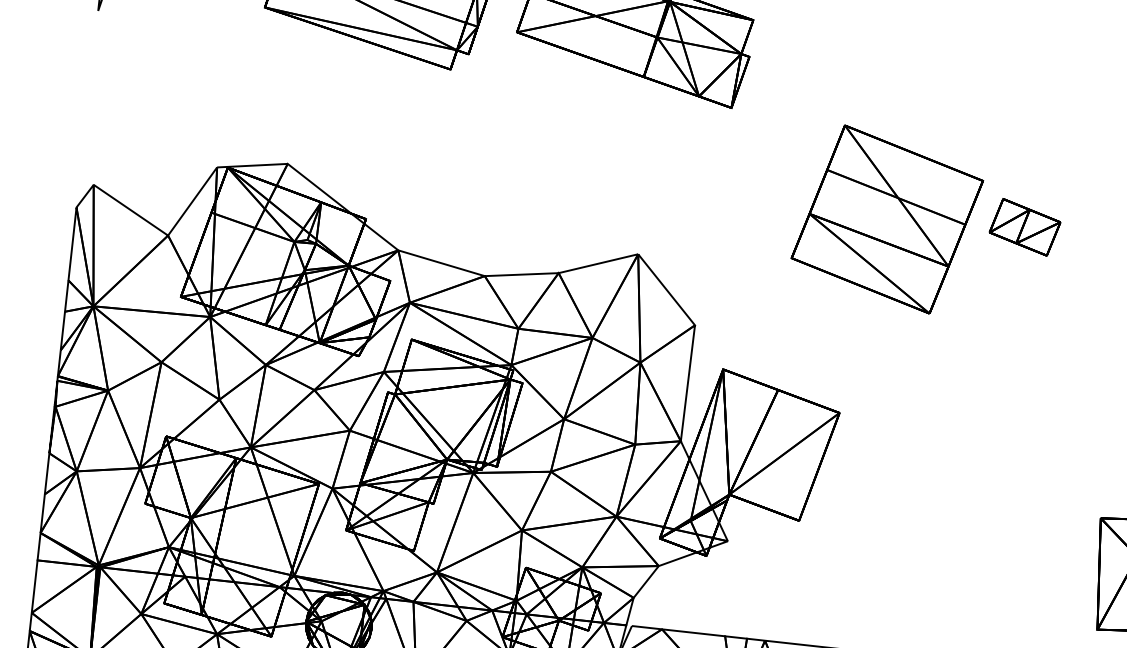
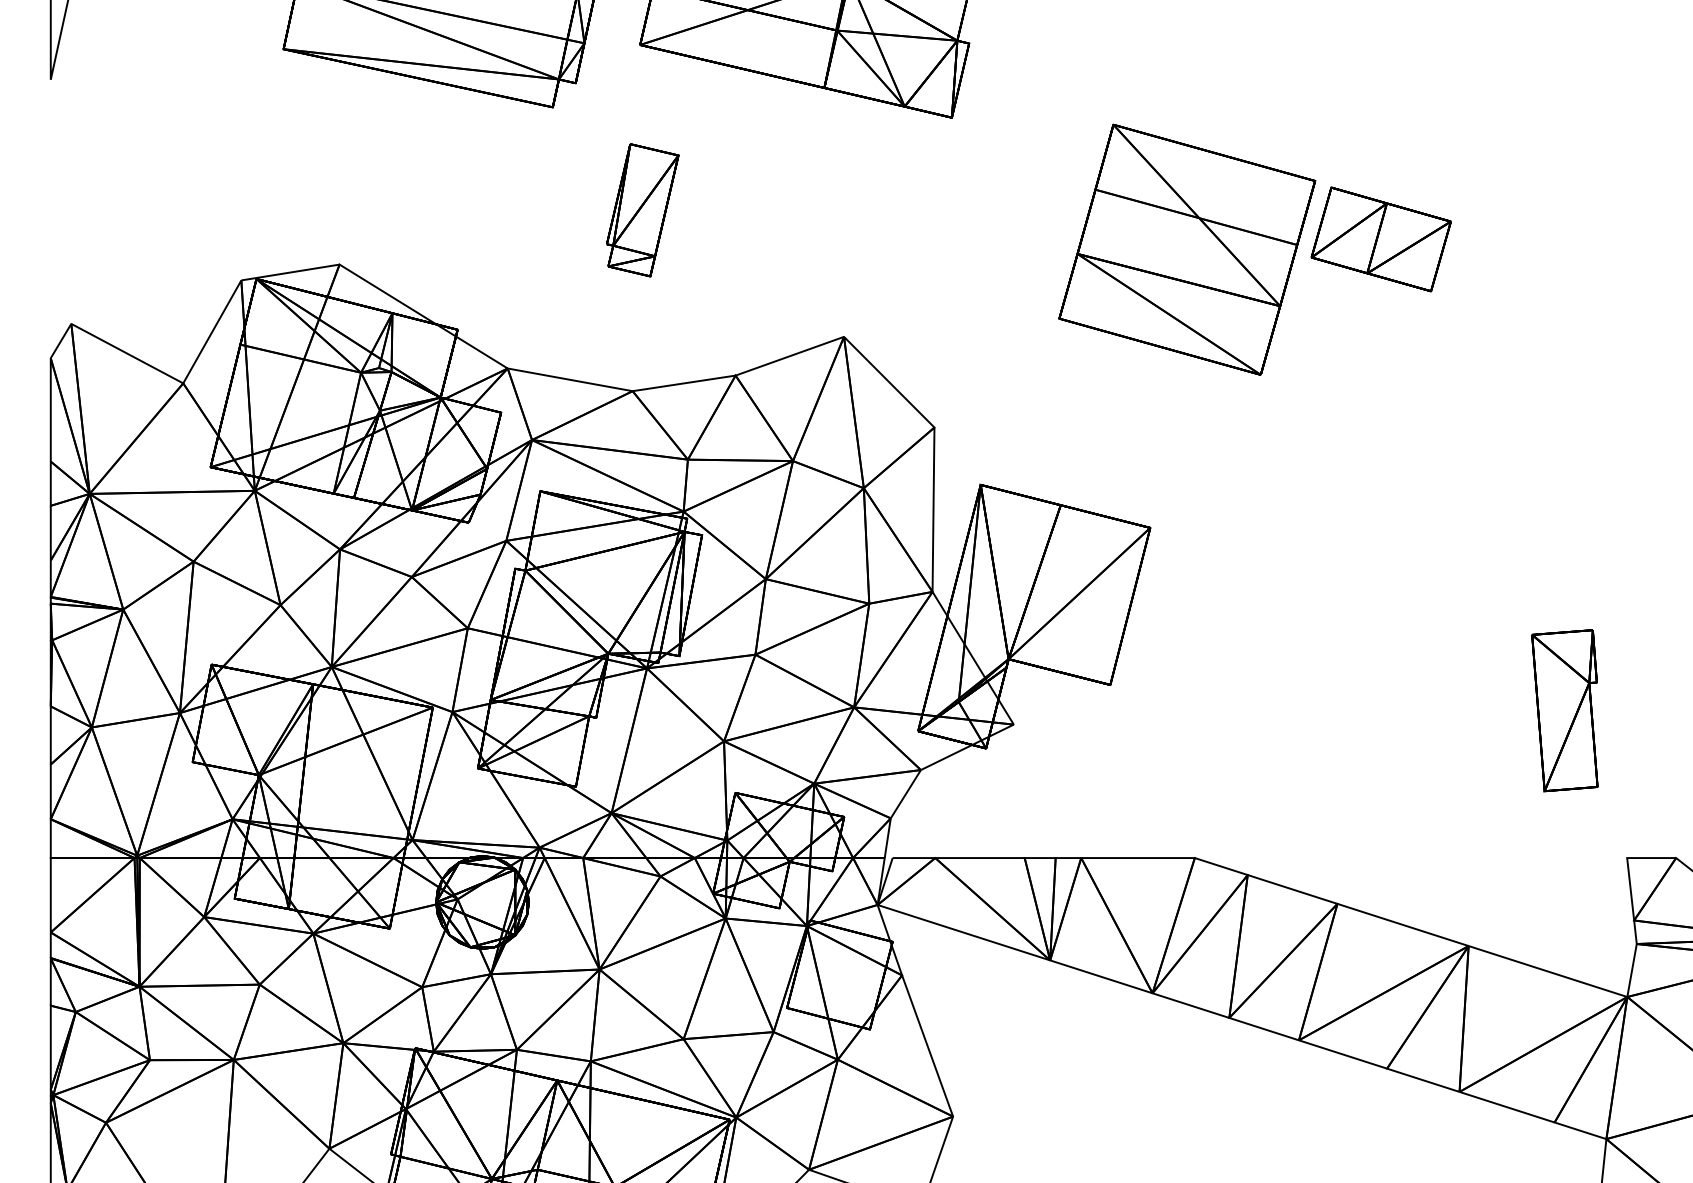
part: (505, 149) -> (642, 210), added
part: (1024, 227) -> (1380, 239), size x1.43

